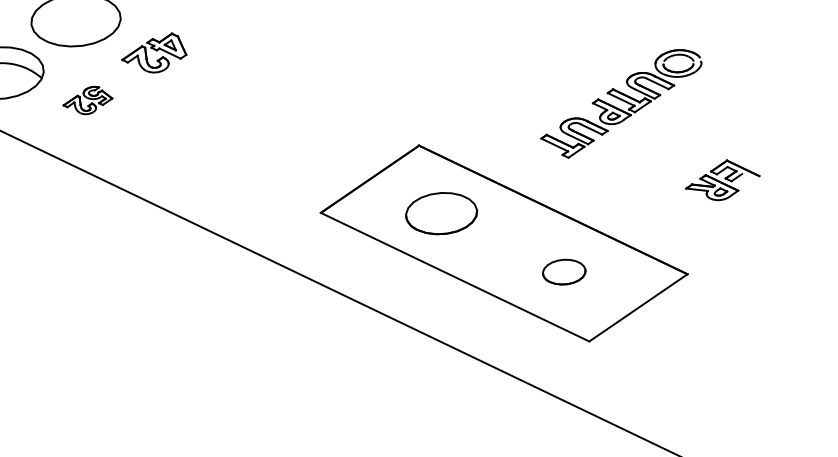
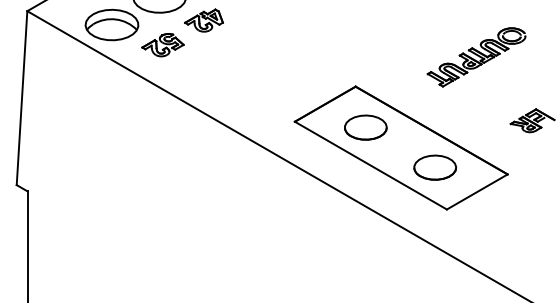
part: (87, 101) -> (162, 45), size x1.43
part: (621, 104) -> (476, 57), moved
part: (564, 271) -> (435, 167), size x1.67

